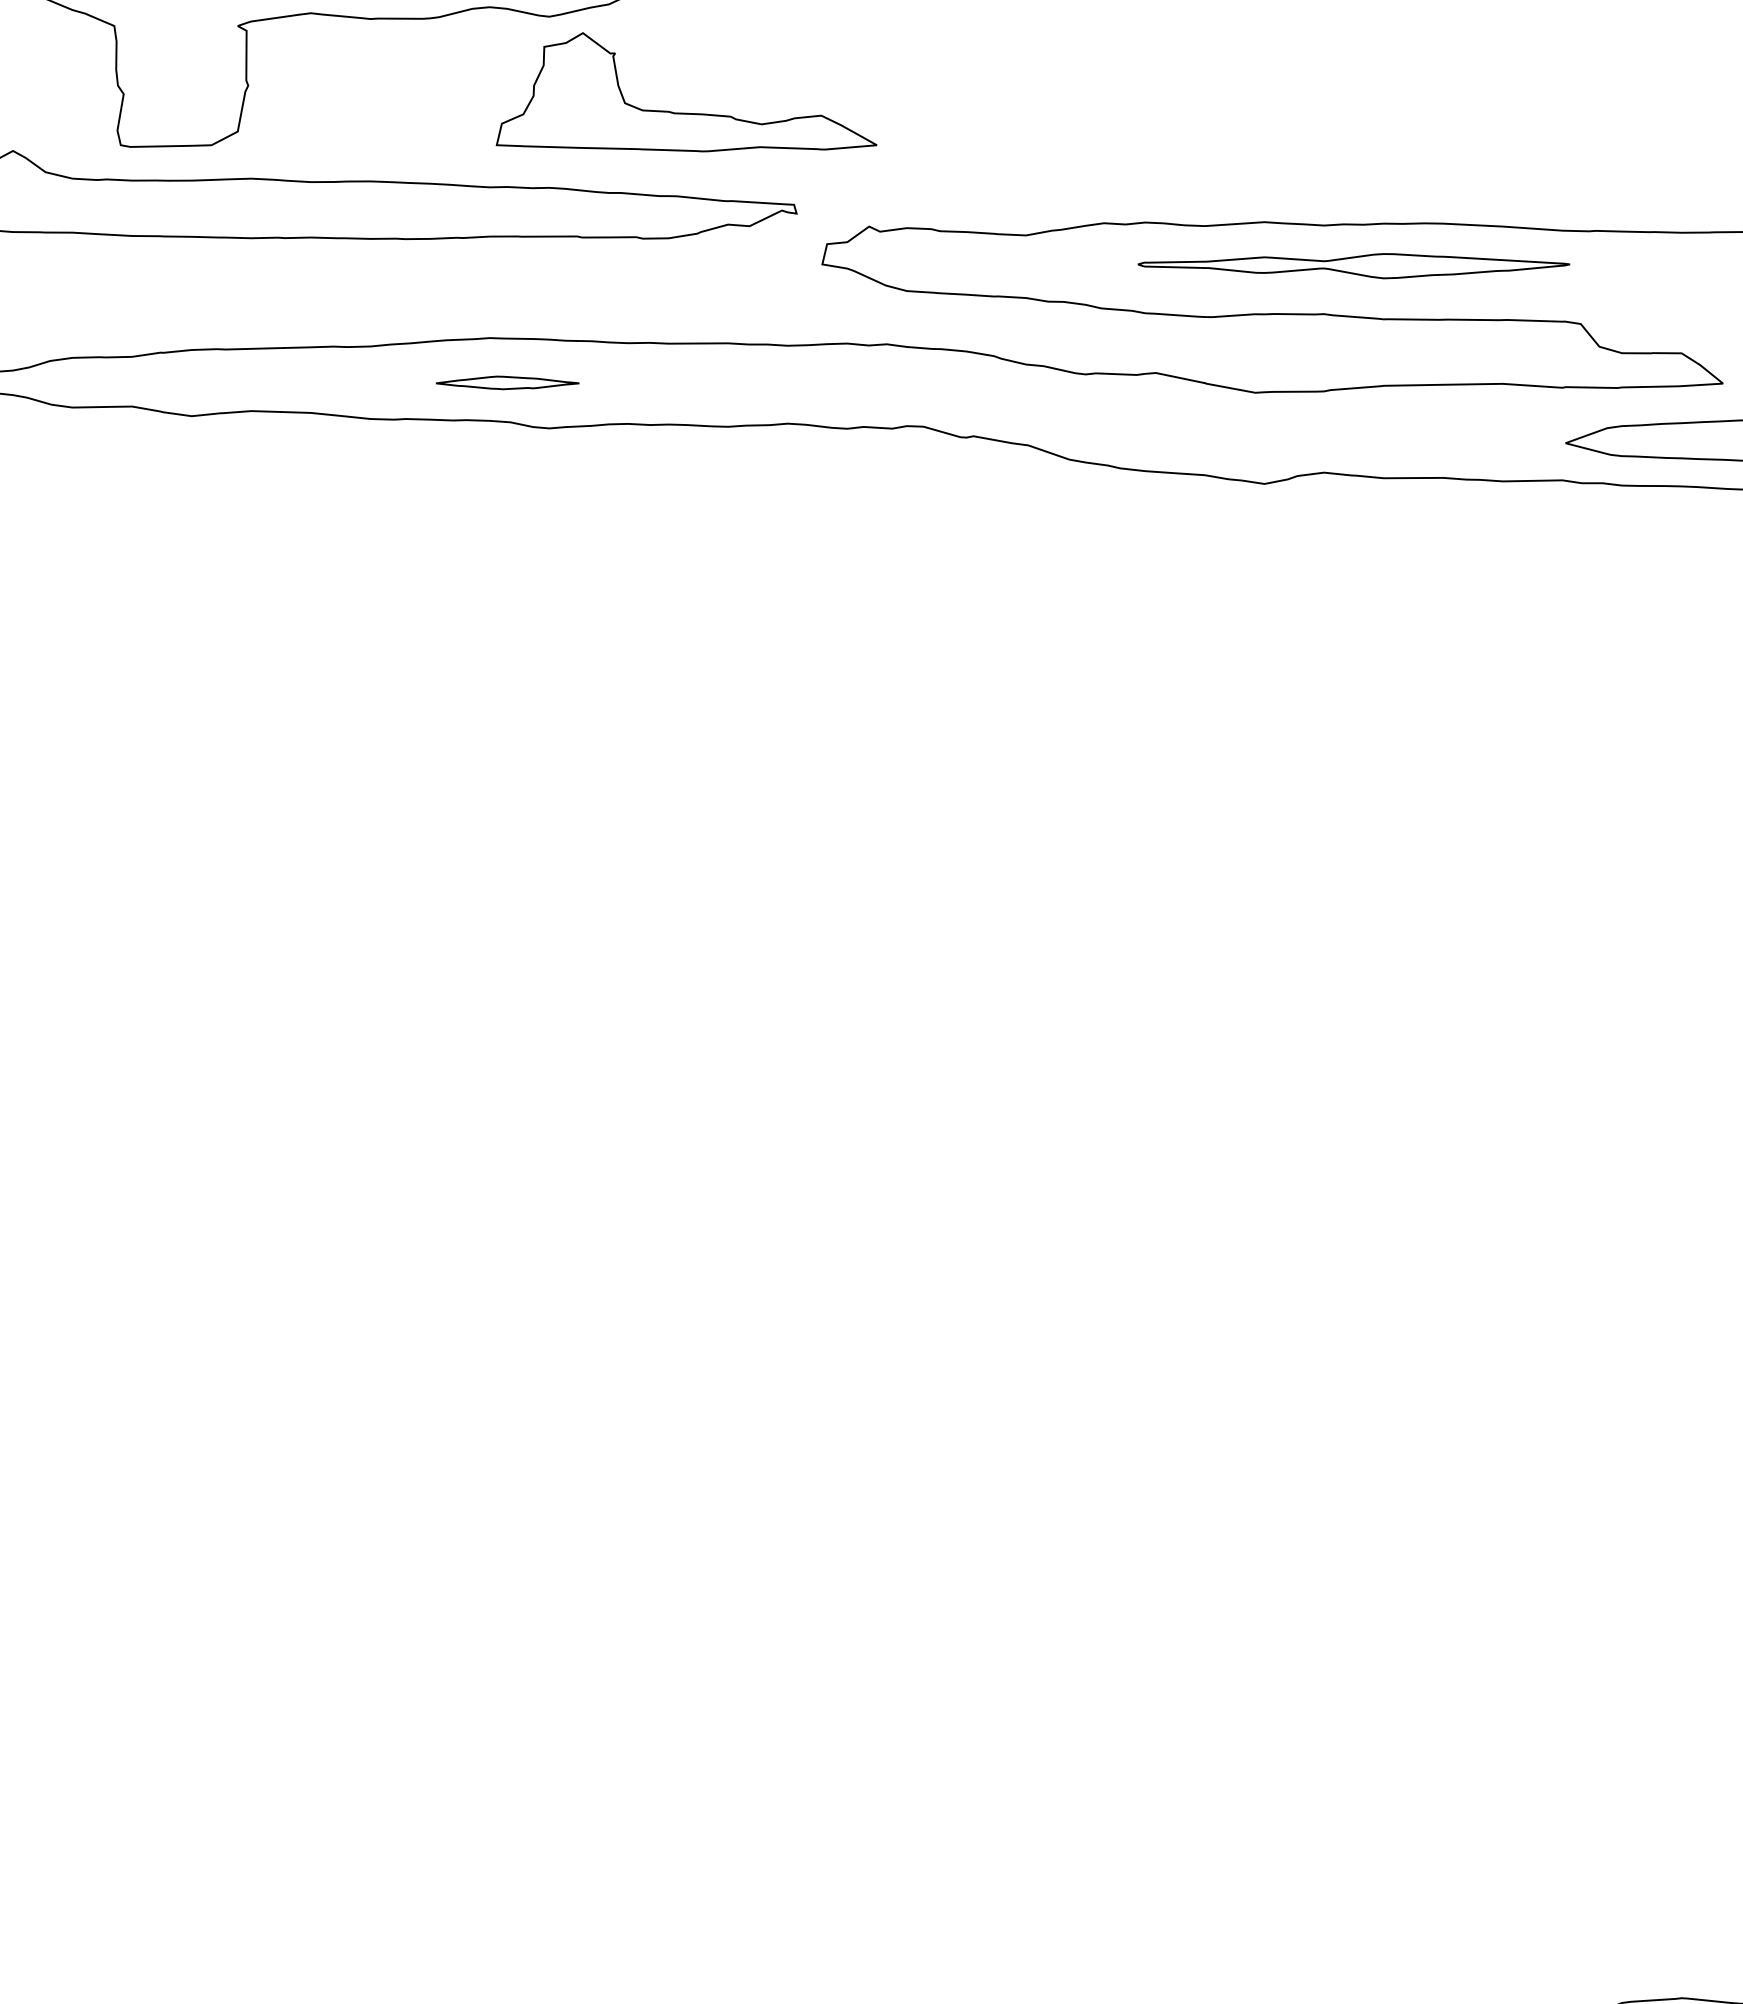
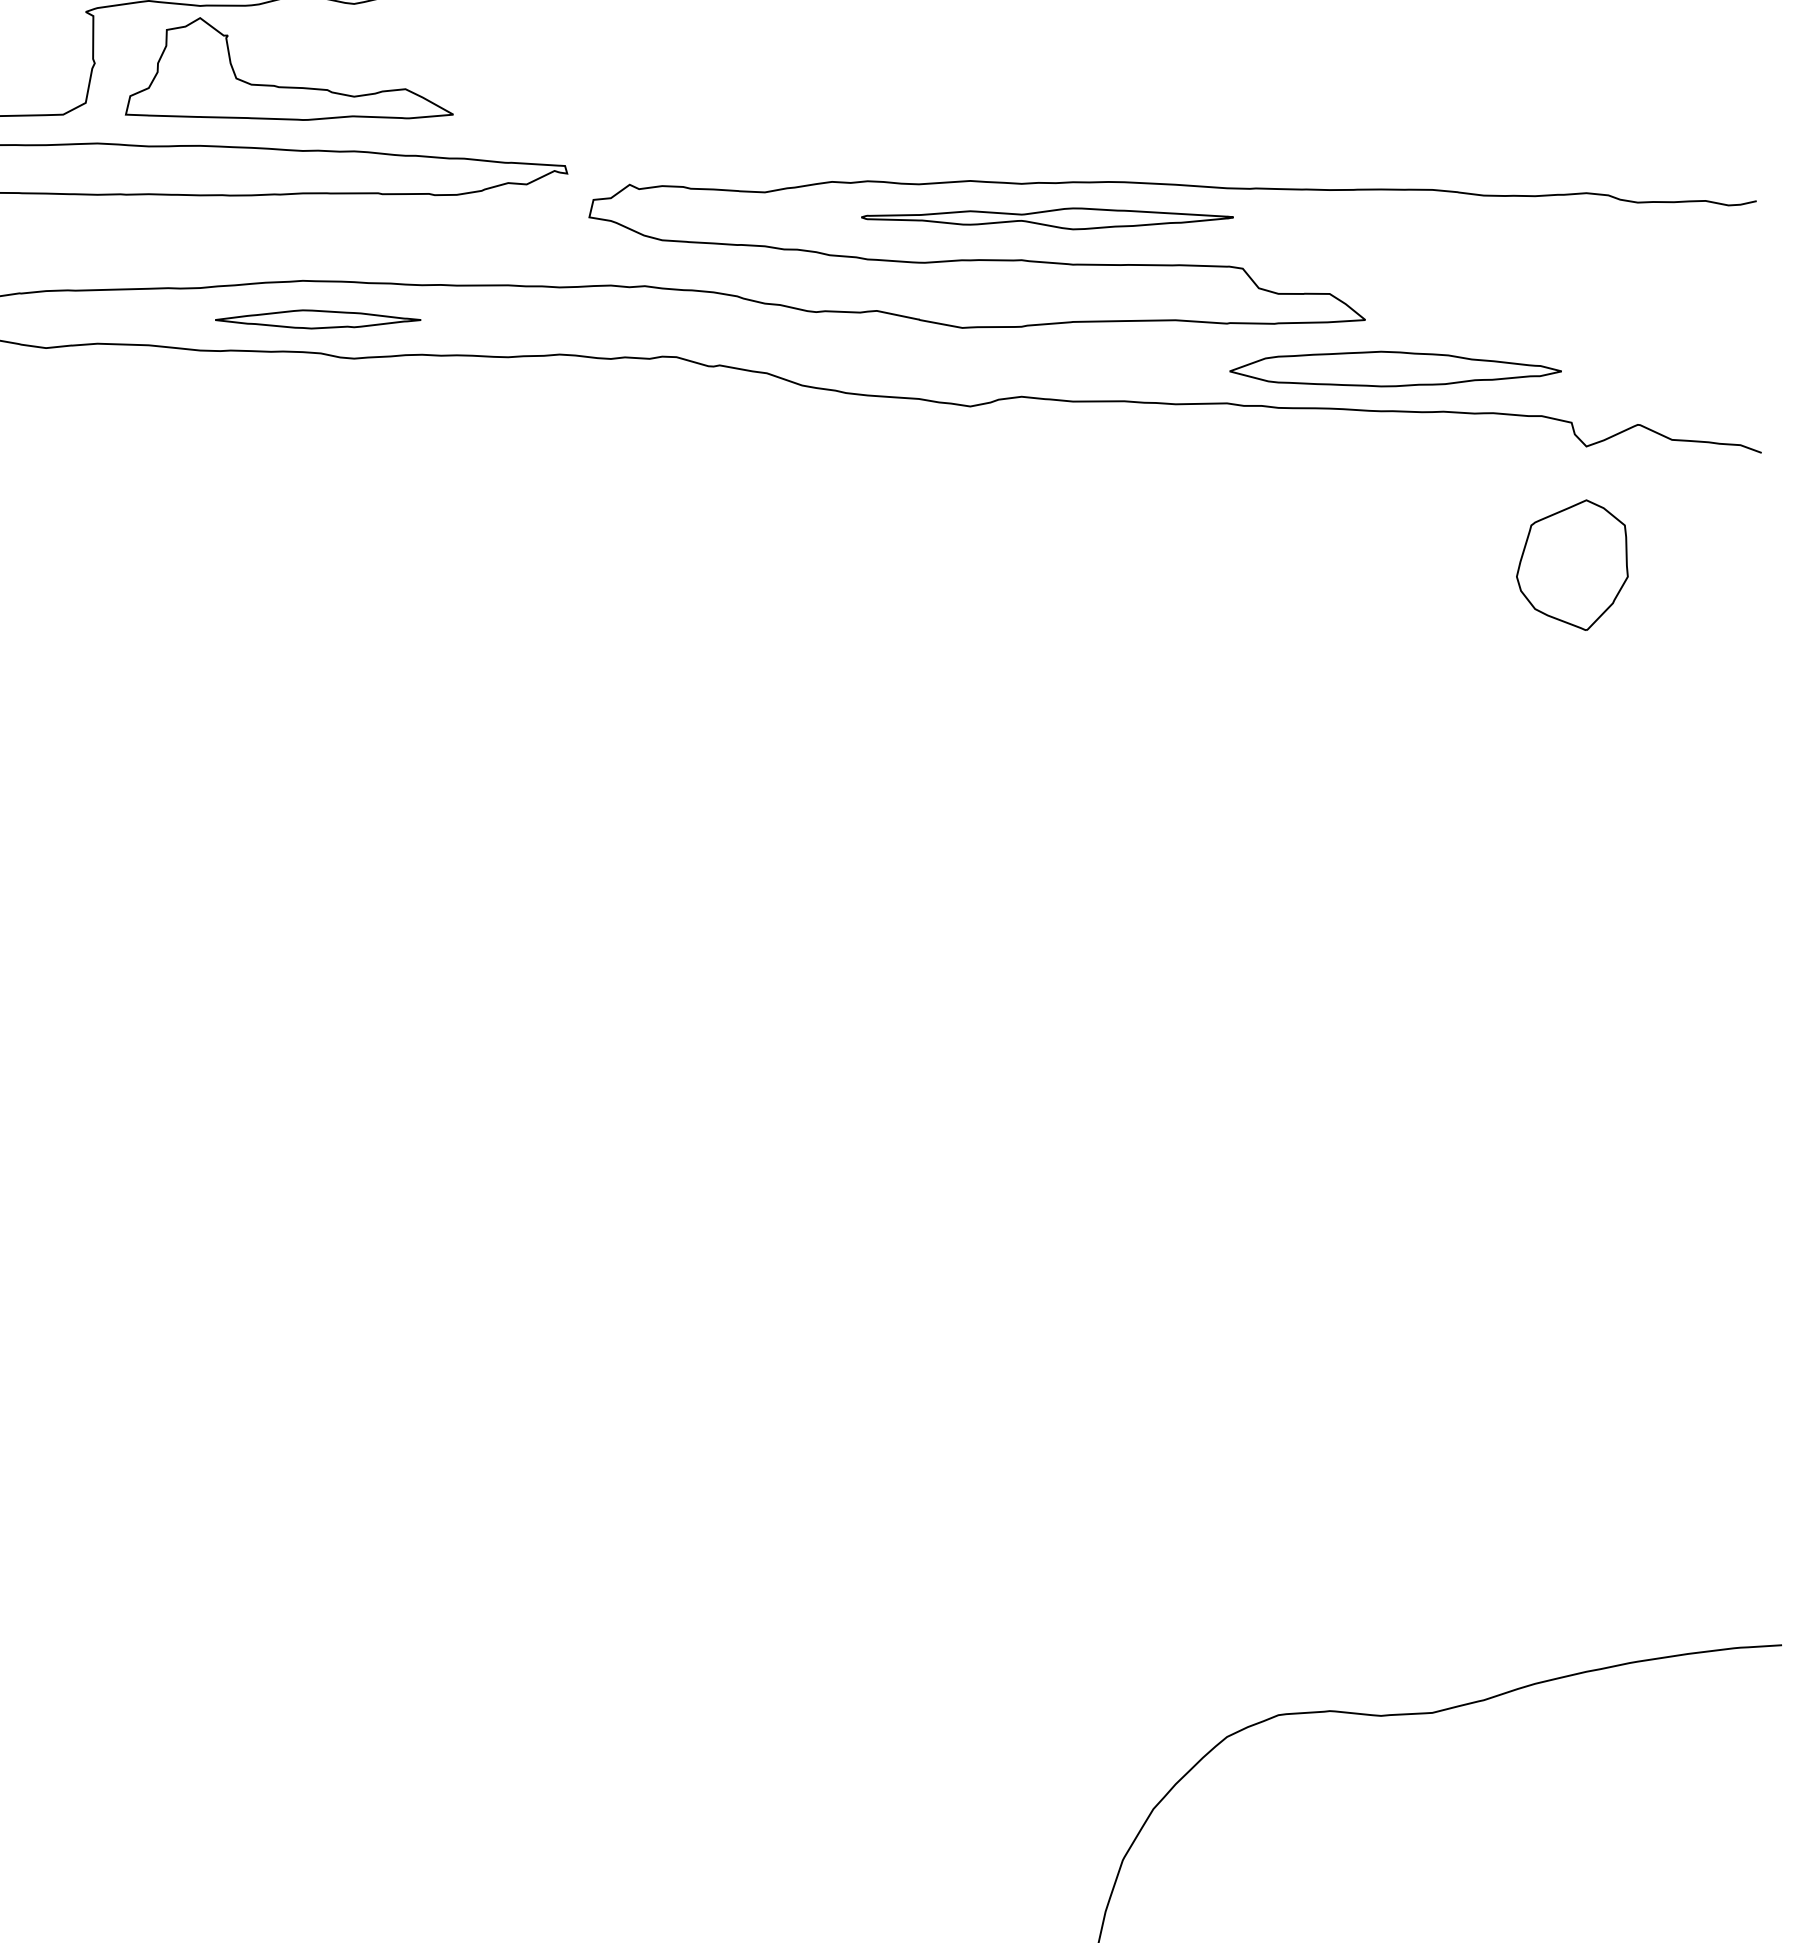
part: (686, 112) -> (289, 86), moved
part: (507, 382) -> (318, 319), size x1.67

